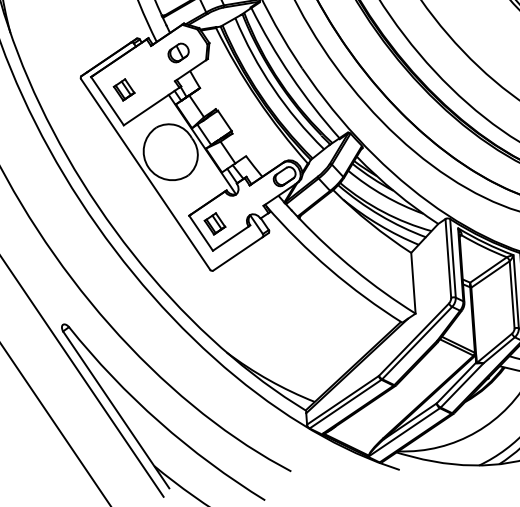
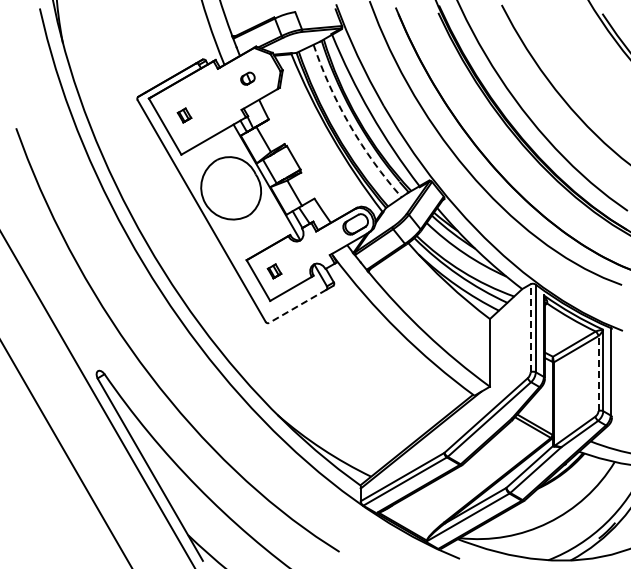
part: (178, 52) -> (247, 78), size x0.6
arc: (272, 88) -> (349, 125), solid -> dashed
part: (124, 89) -> (184, 115), size x0.6
part: (214, 224) -> (274, 271), size x0.6
line: (237, 254) -> (297, 306), solid -> dashed
line: (448, 257) -> (530, 327), solid -> dashed
line: (512, 294) -> (598, 373), solid -> dashed

